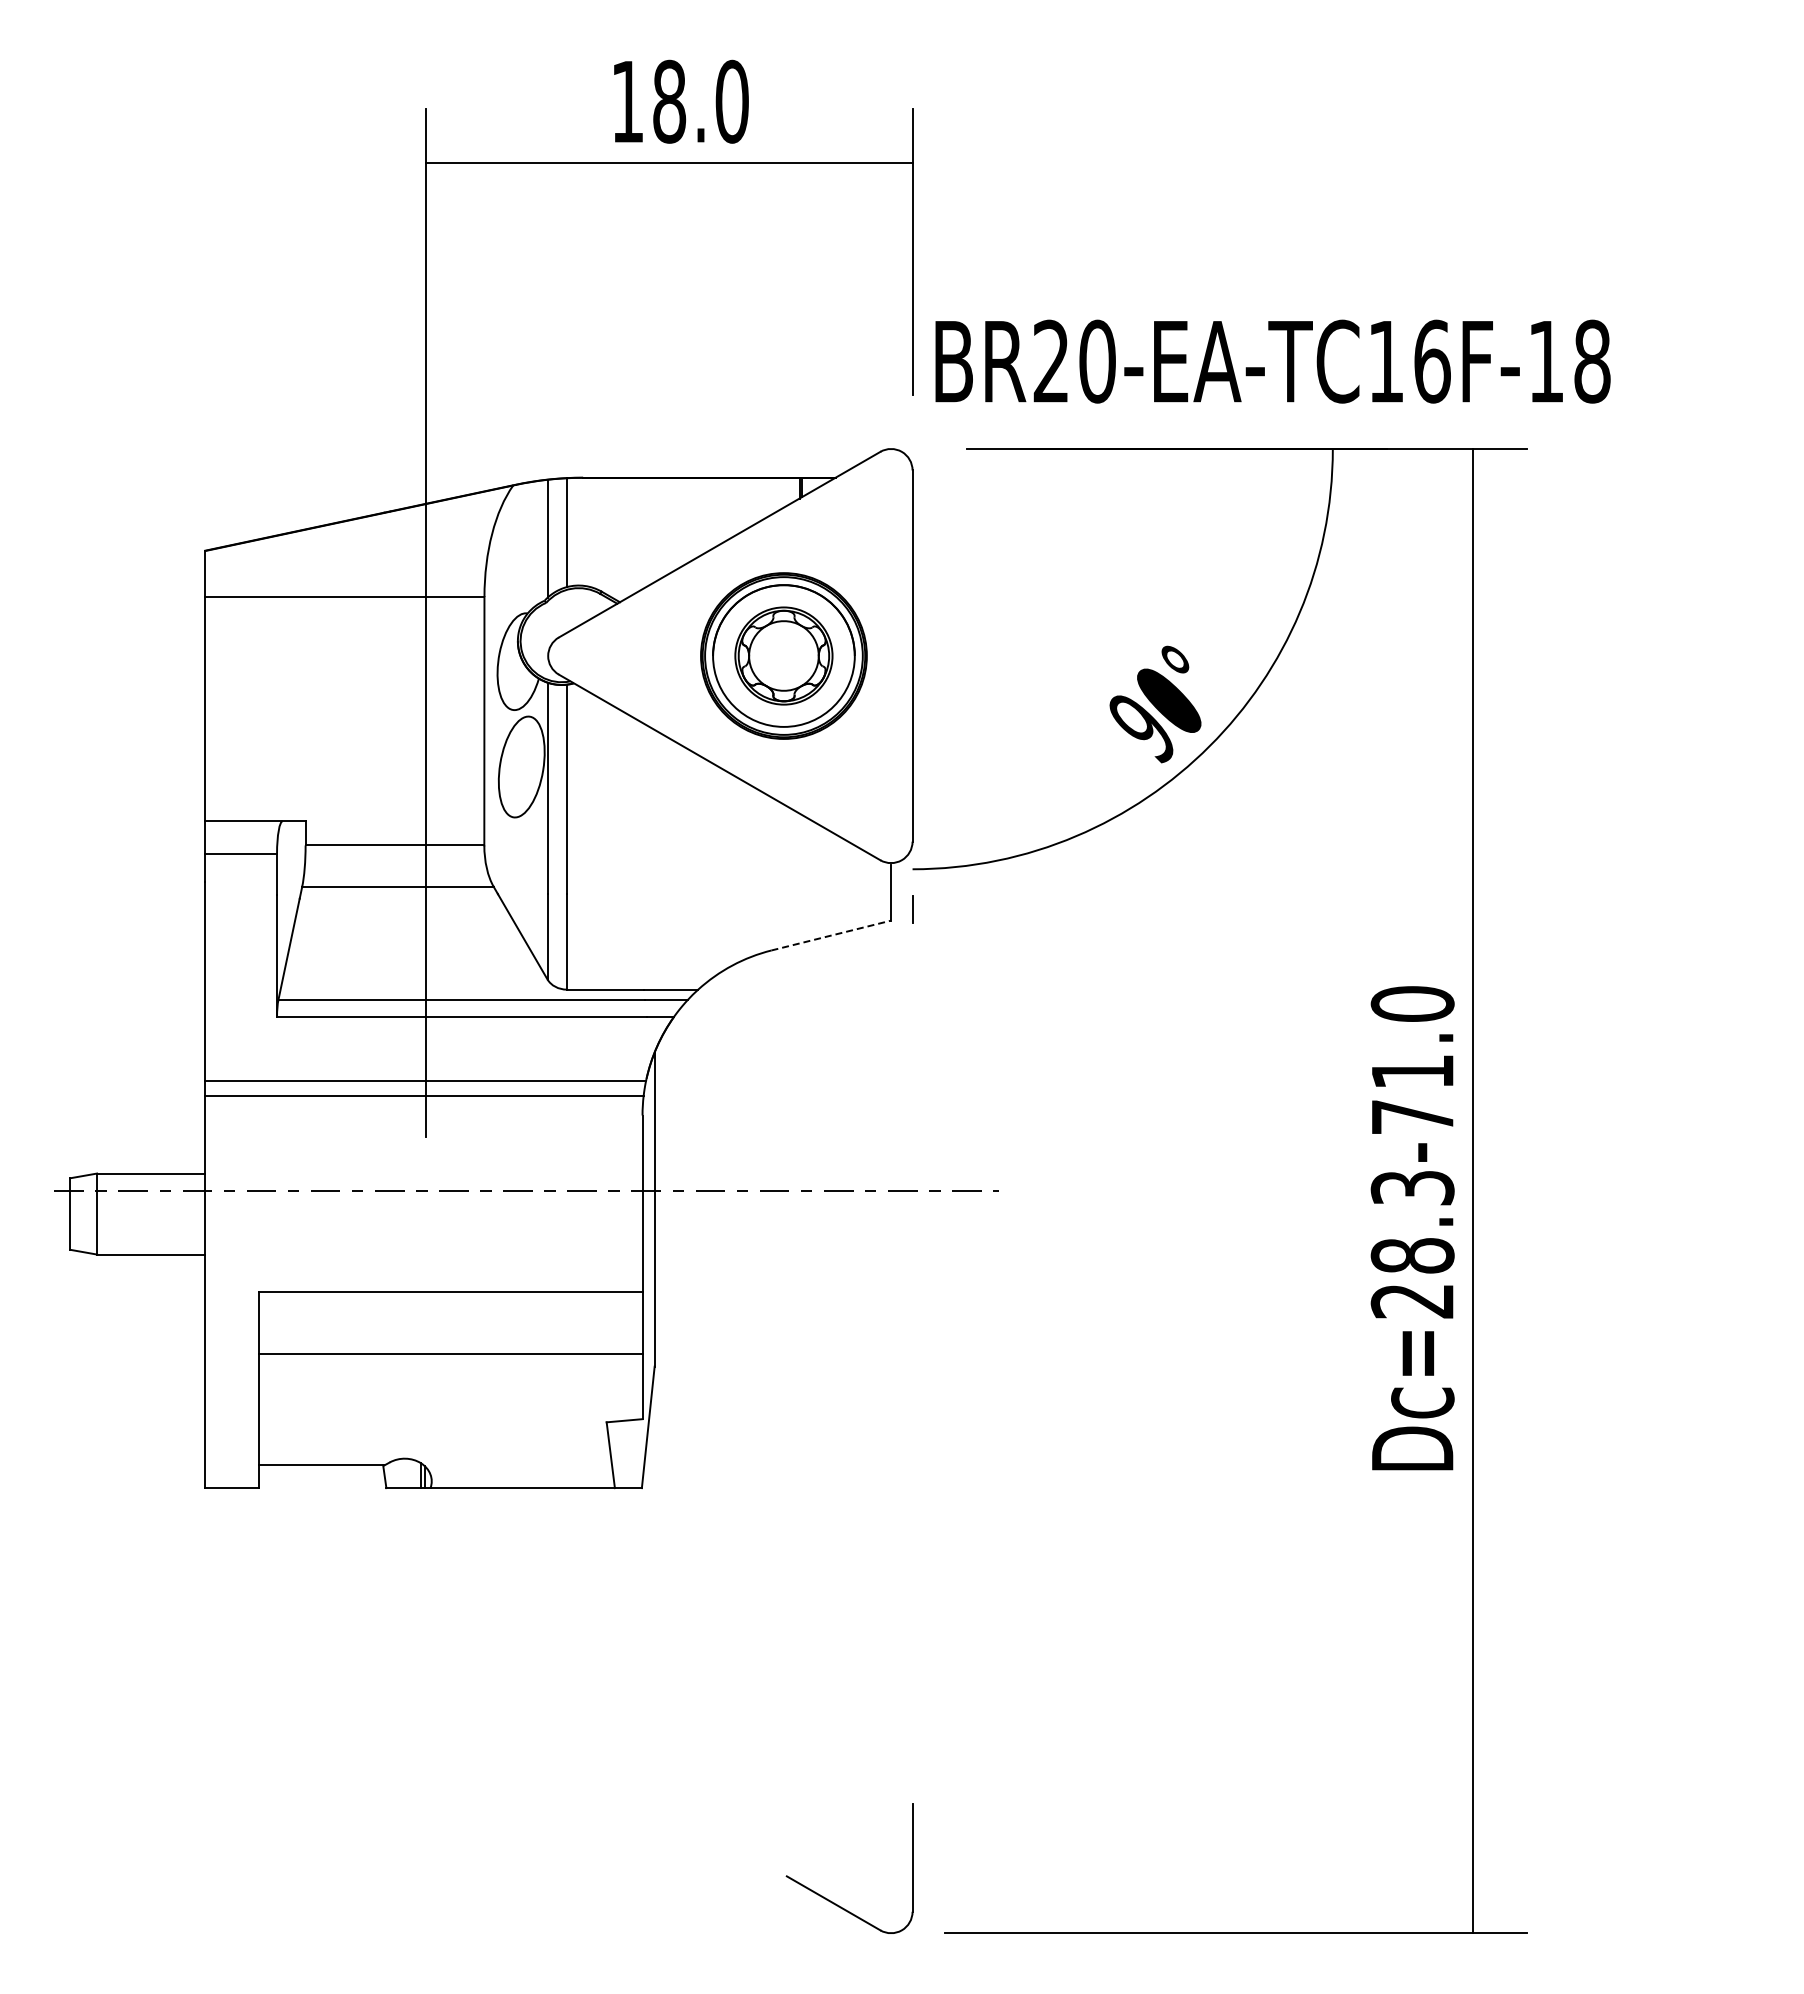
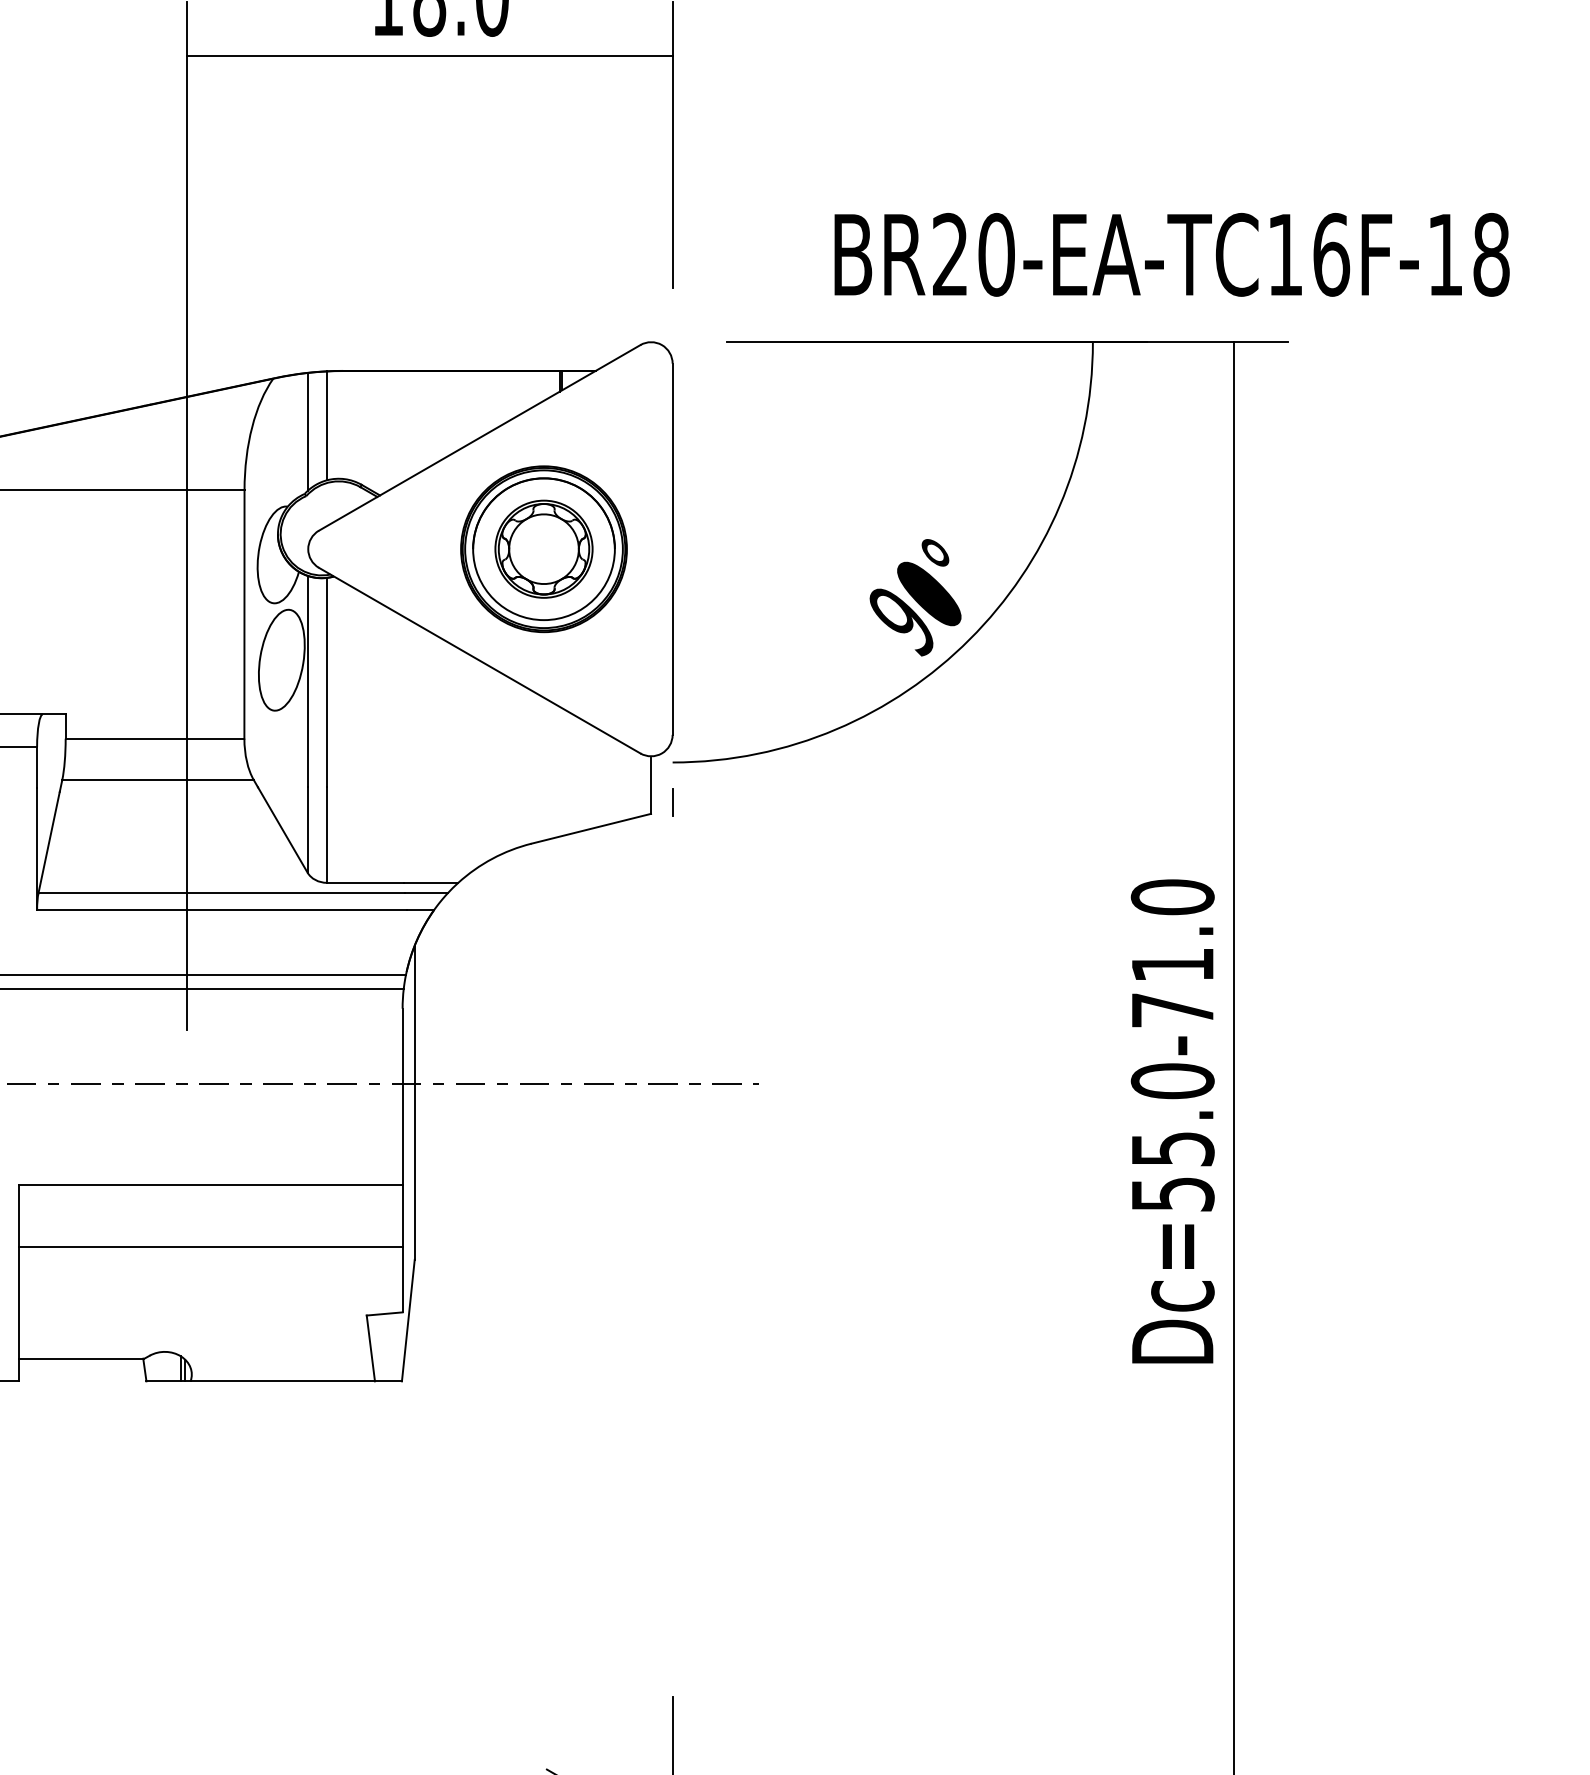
text: (1272, 361) -> (1171, 254), moved
line: (831, 935) -> (591, 828), dashed -> solid
text: (1412, 1244) -> (1172, 1137), Dc=28.3-71.0 -> Dc=55.0-71.0

